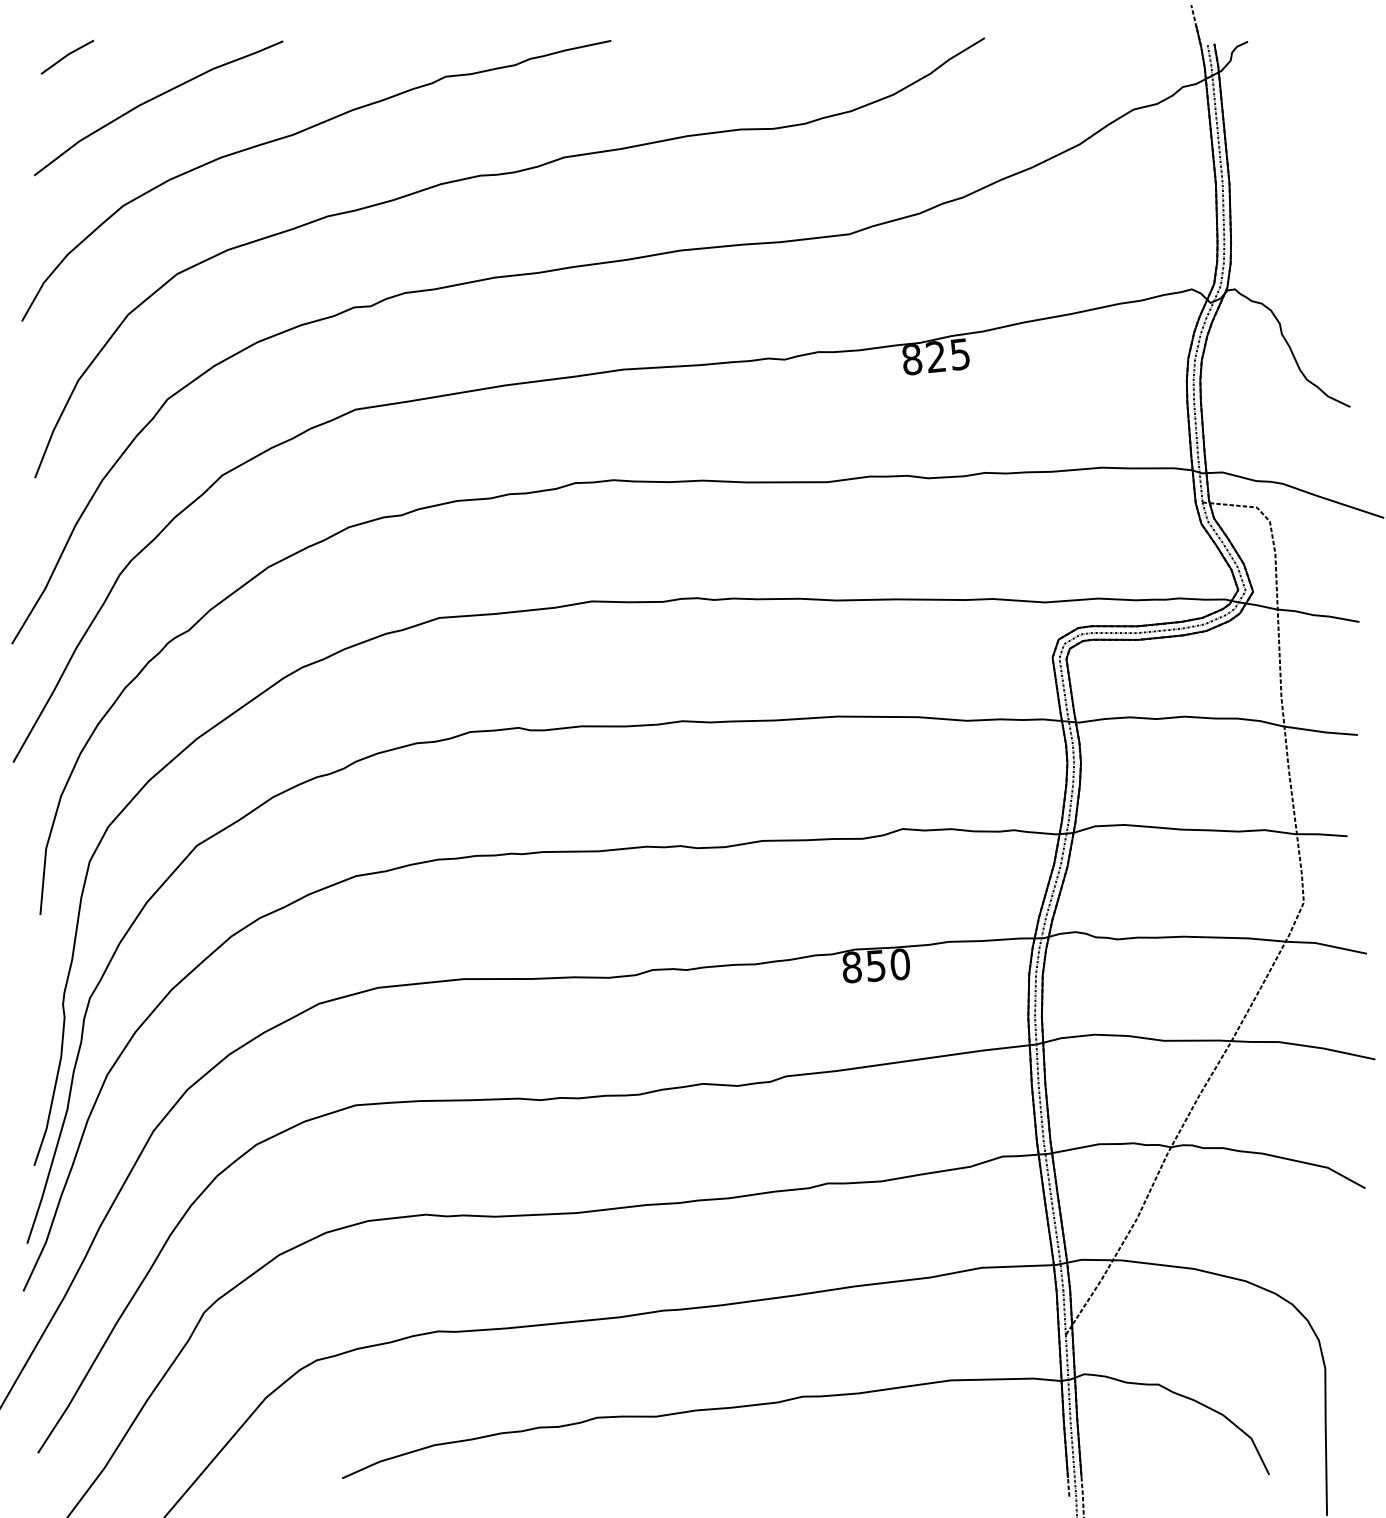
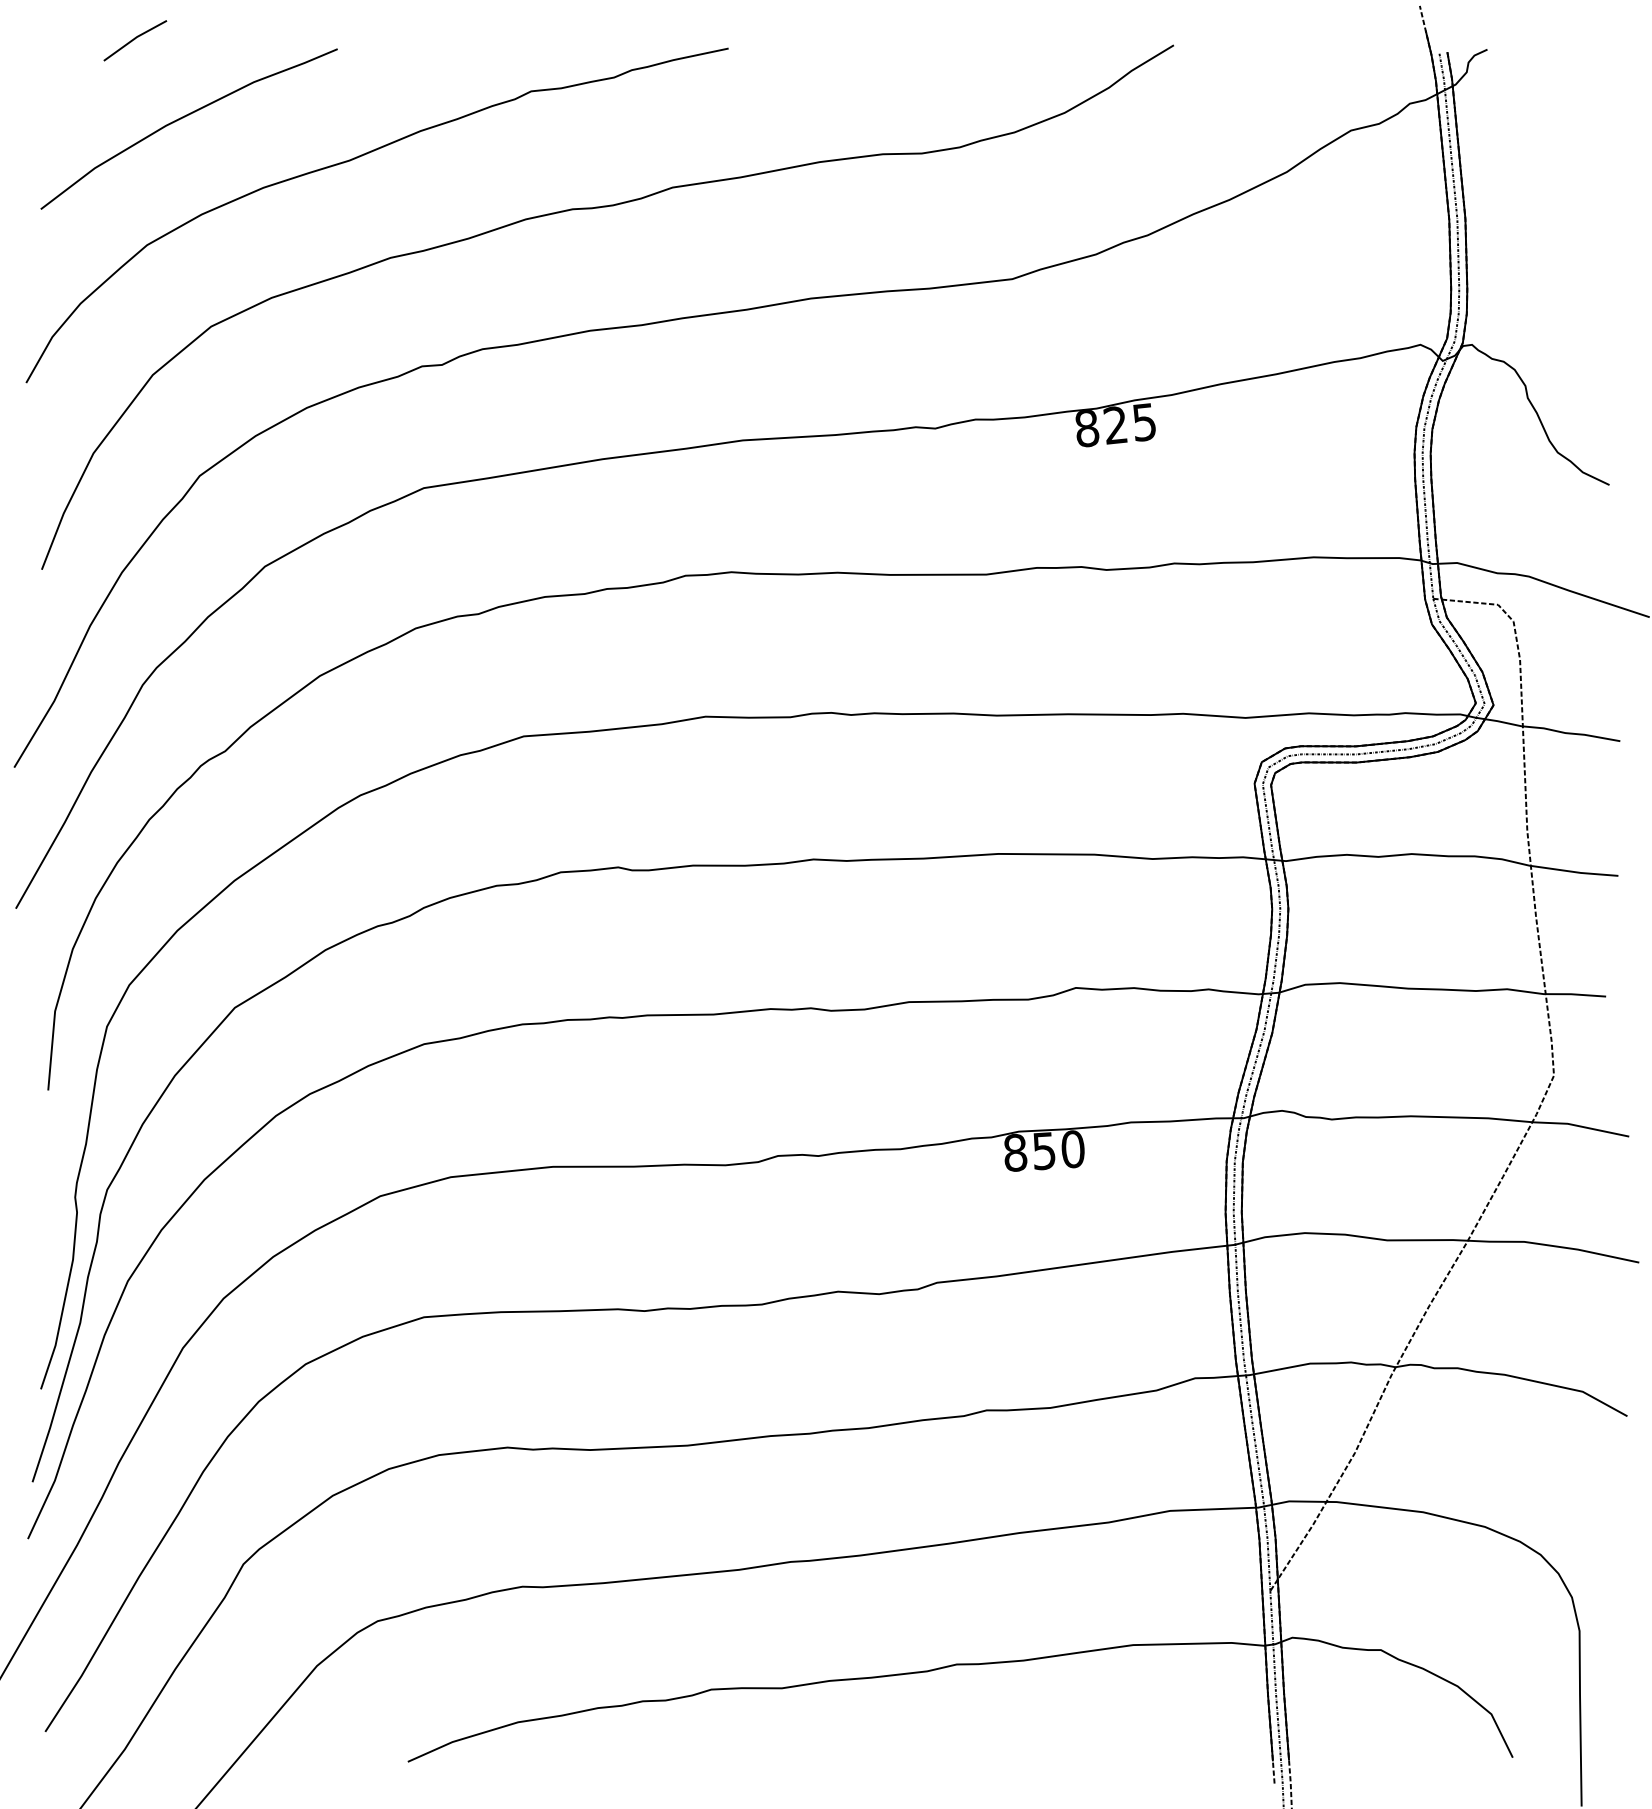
part: (67, 56) -> (135, 39), moved

